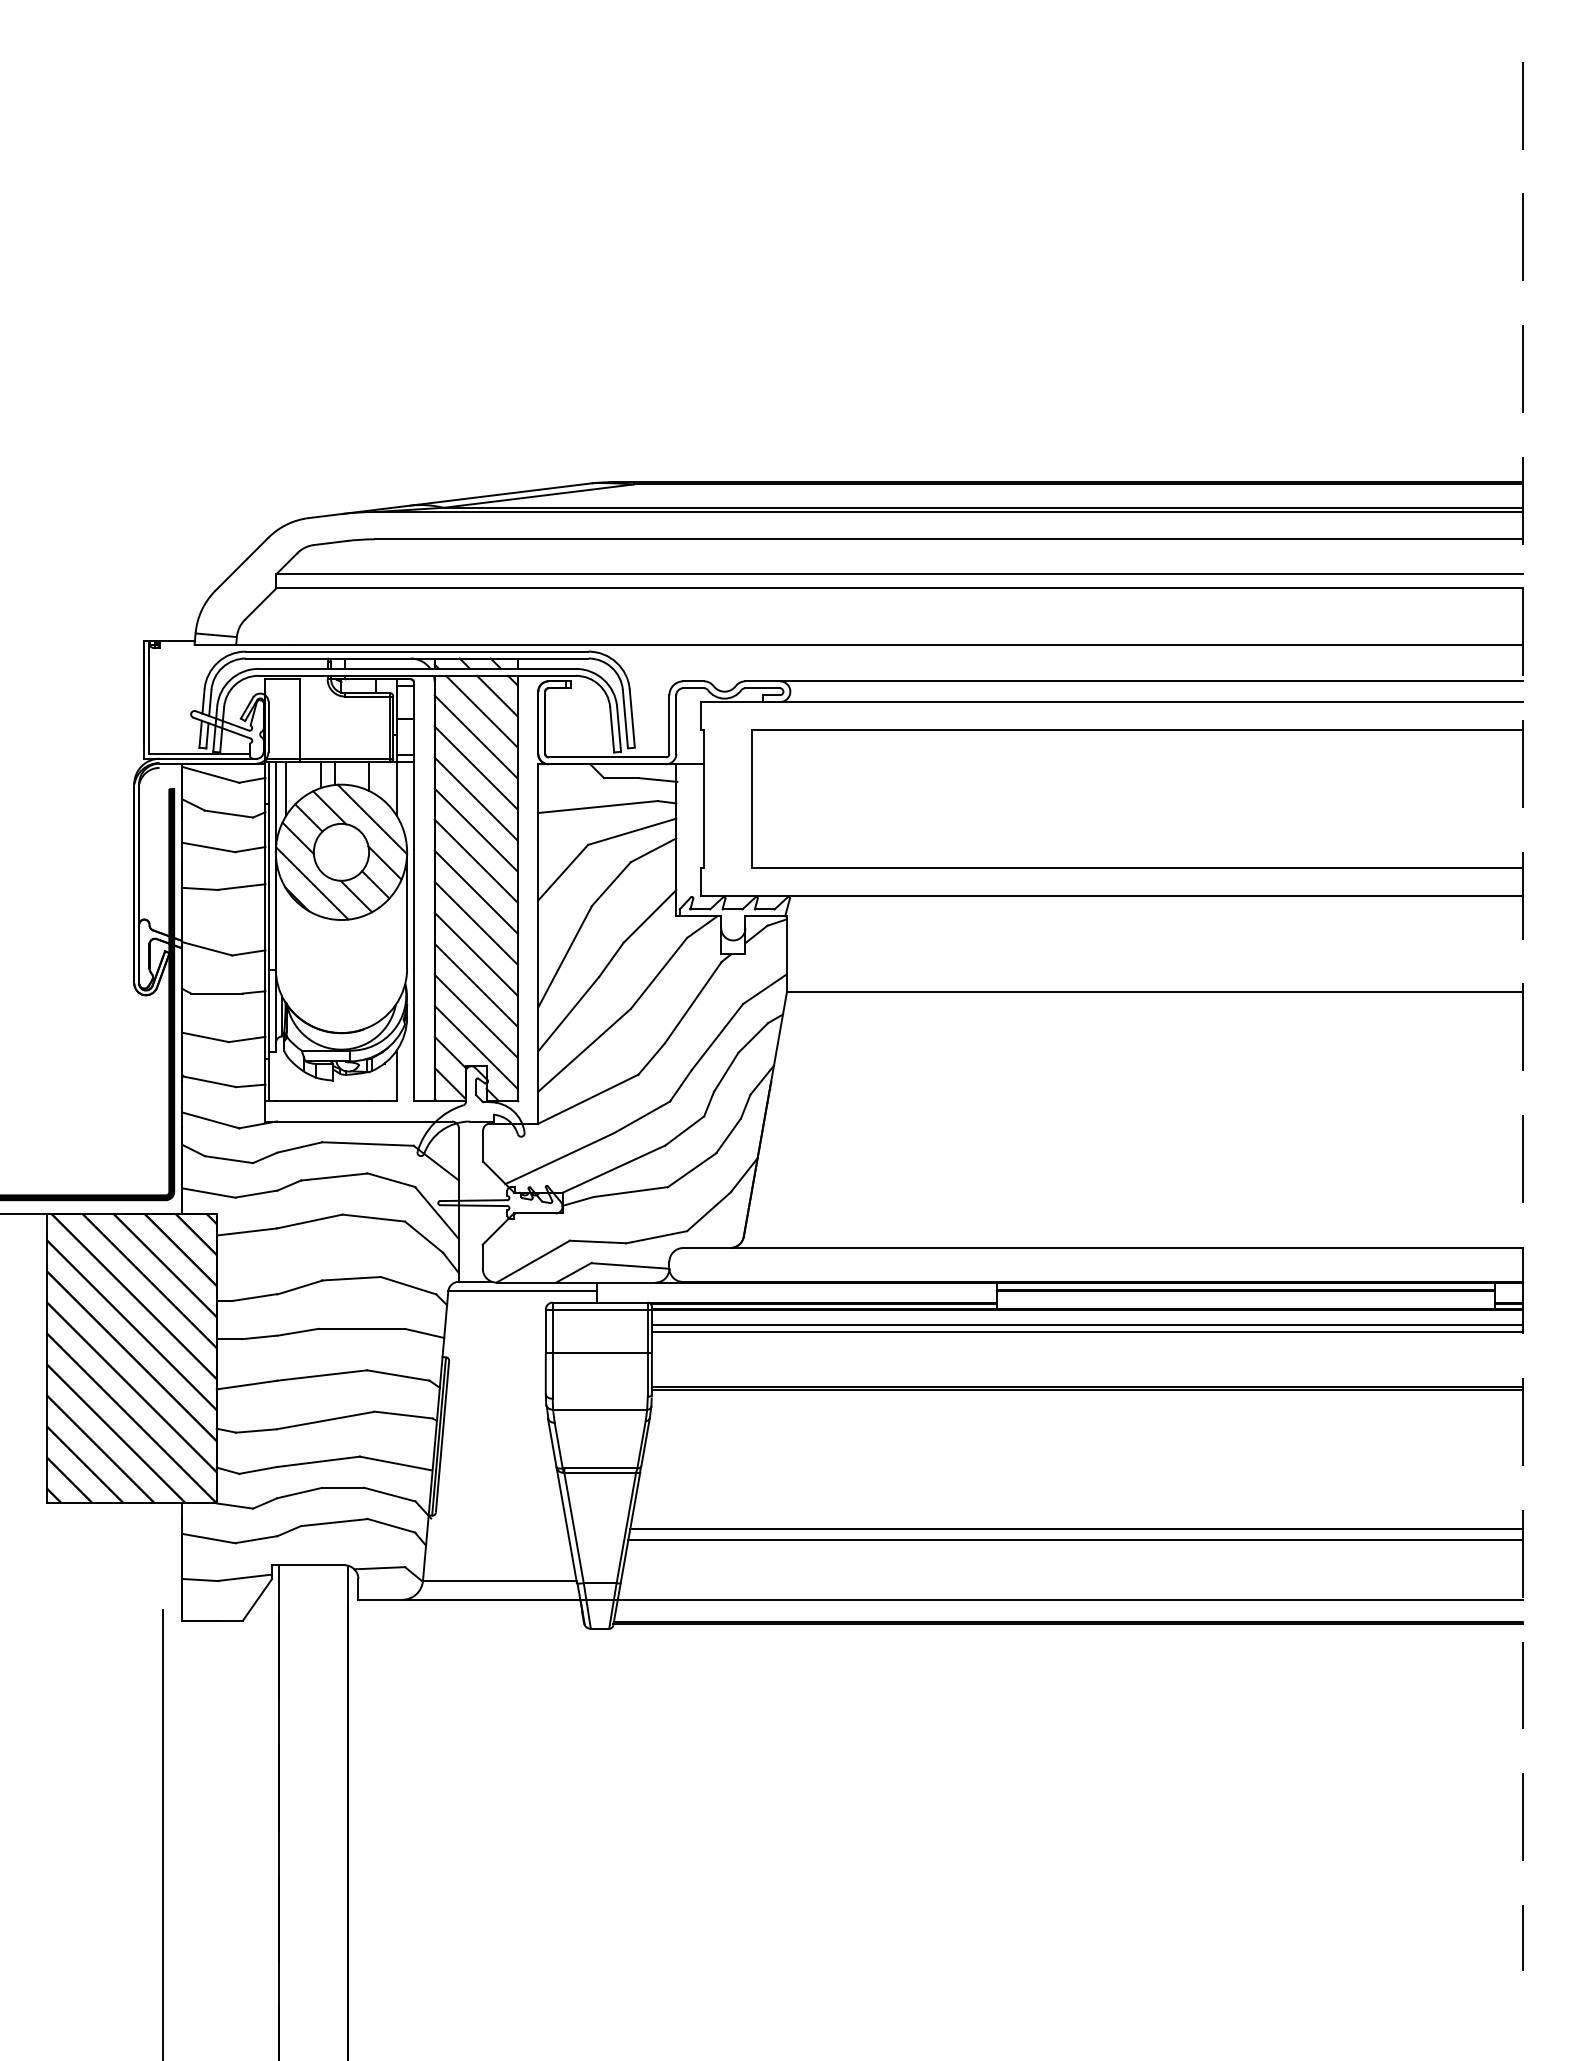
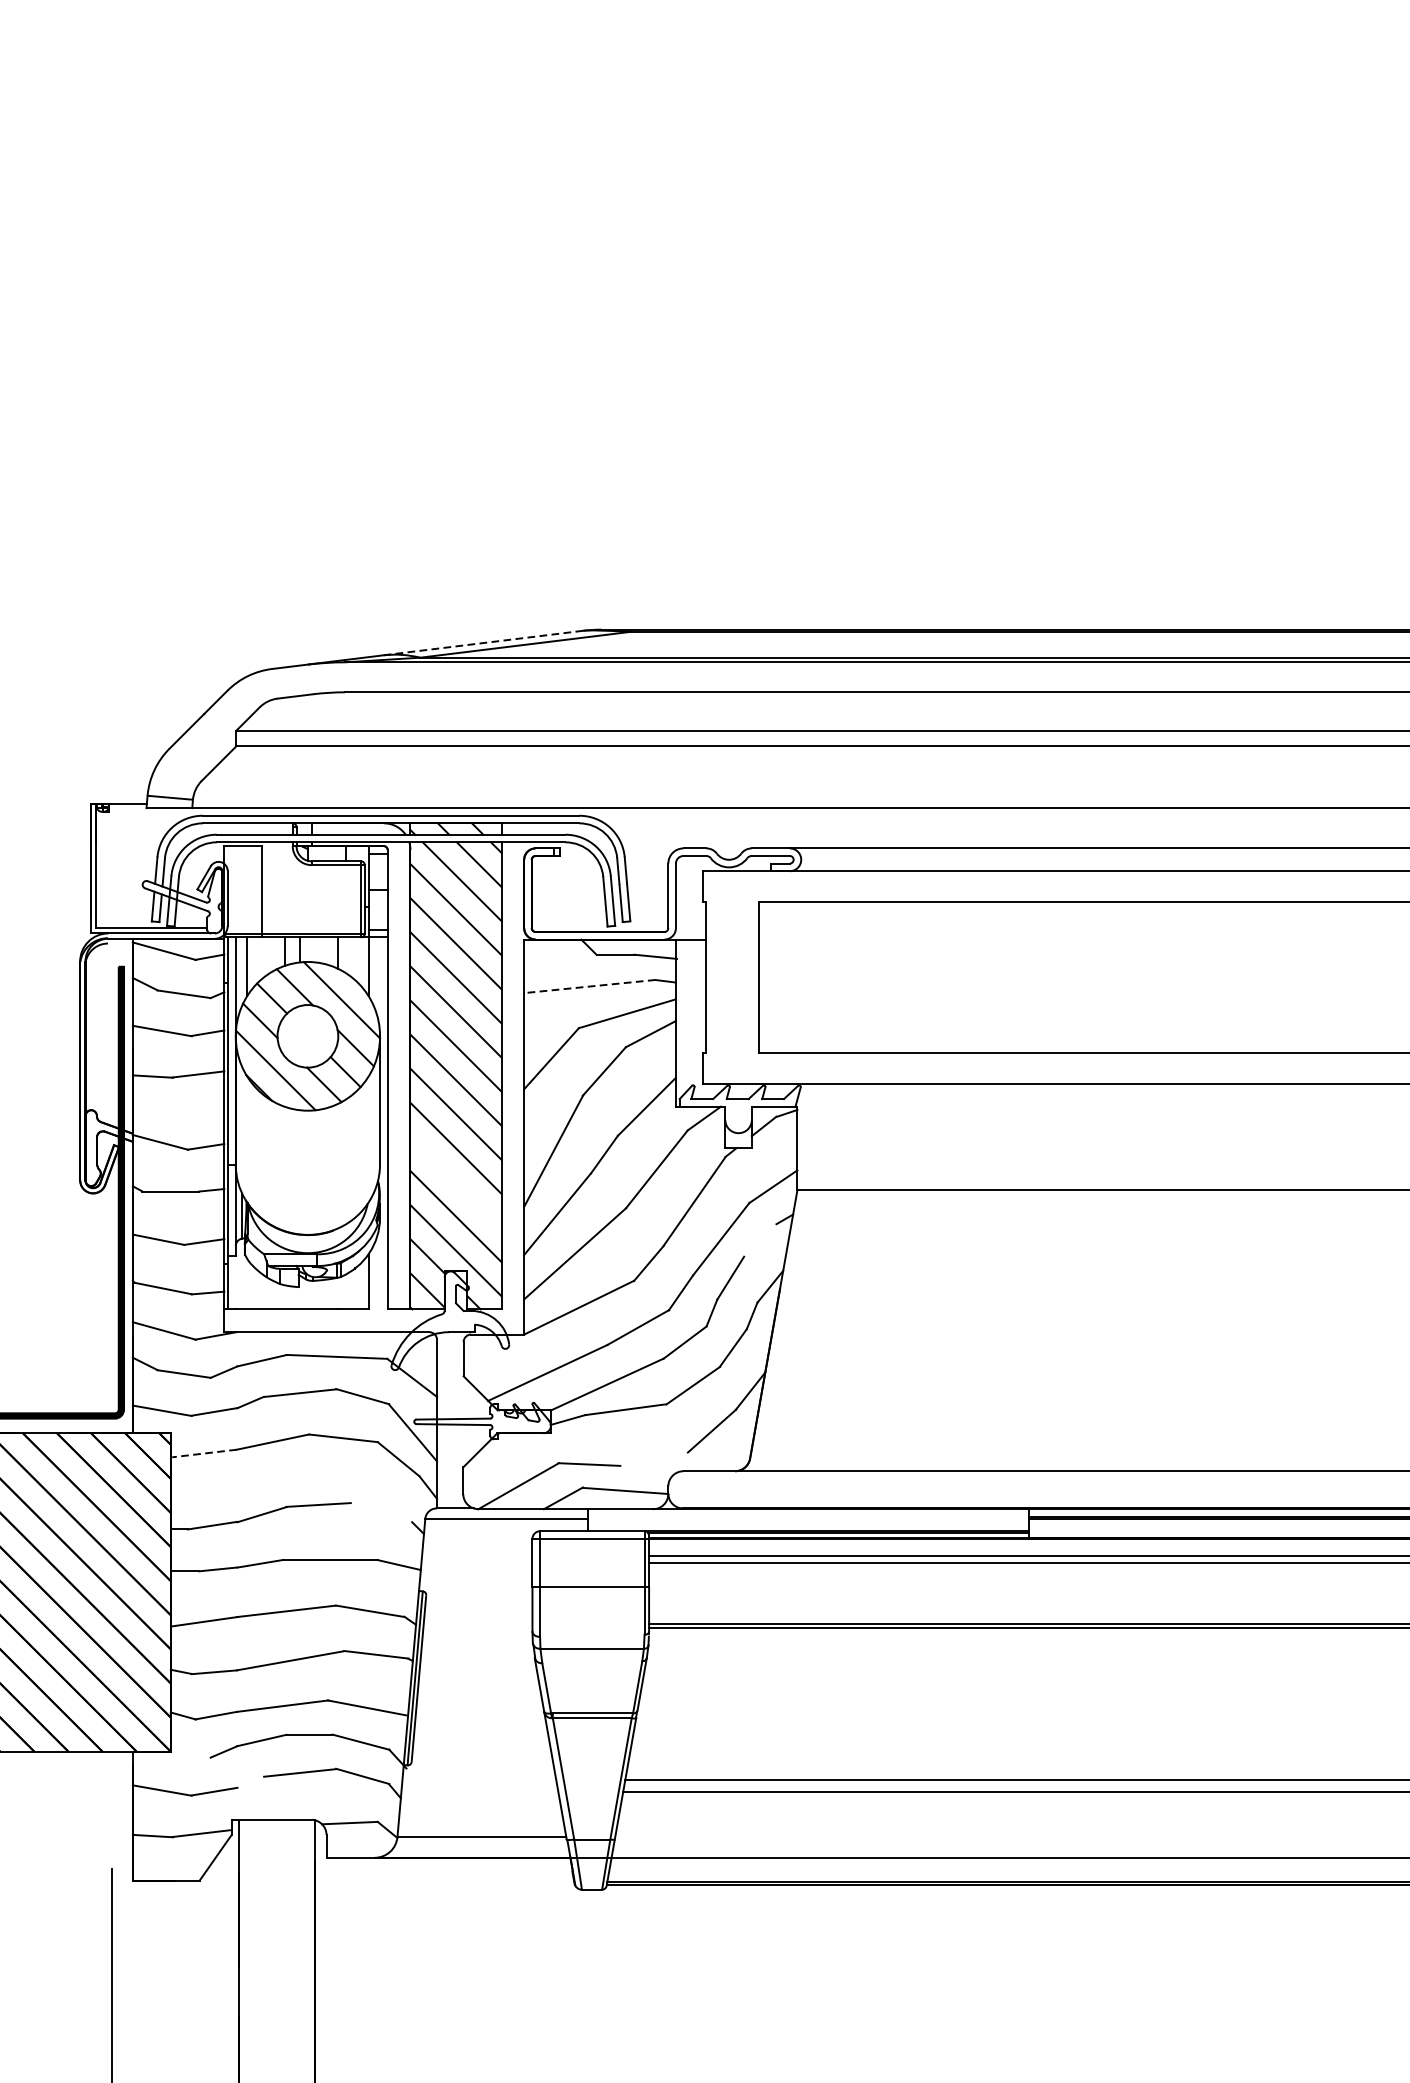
line: (500, 494) -> (482, 643), solid -> dashed
line: (598, 807) -> (590, 987), solid -> dashed
line: (475, 984) -> (455, 1181), removed
line: (752, 1037) -> (759, 1239), removed
line: (247, 1231) -> (204, 1453), solid -> dashed
line: (656, 1237) -> (654, 1459), removed
line: (408, 1285) -> (381, 1512), removed
line: (234, 1505) -> (190, 1754), removed
line: (289, 1530) -> (250, 1781), removed

